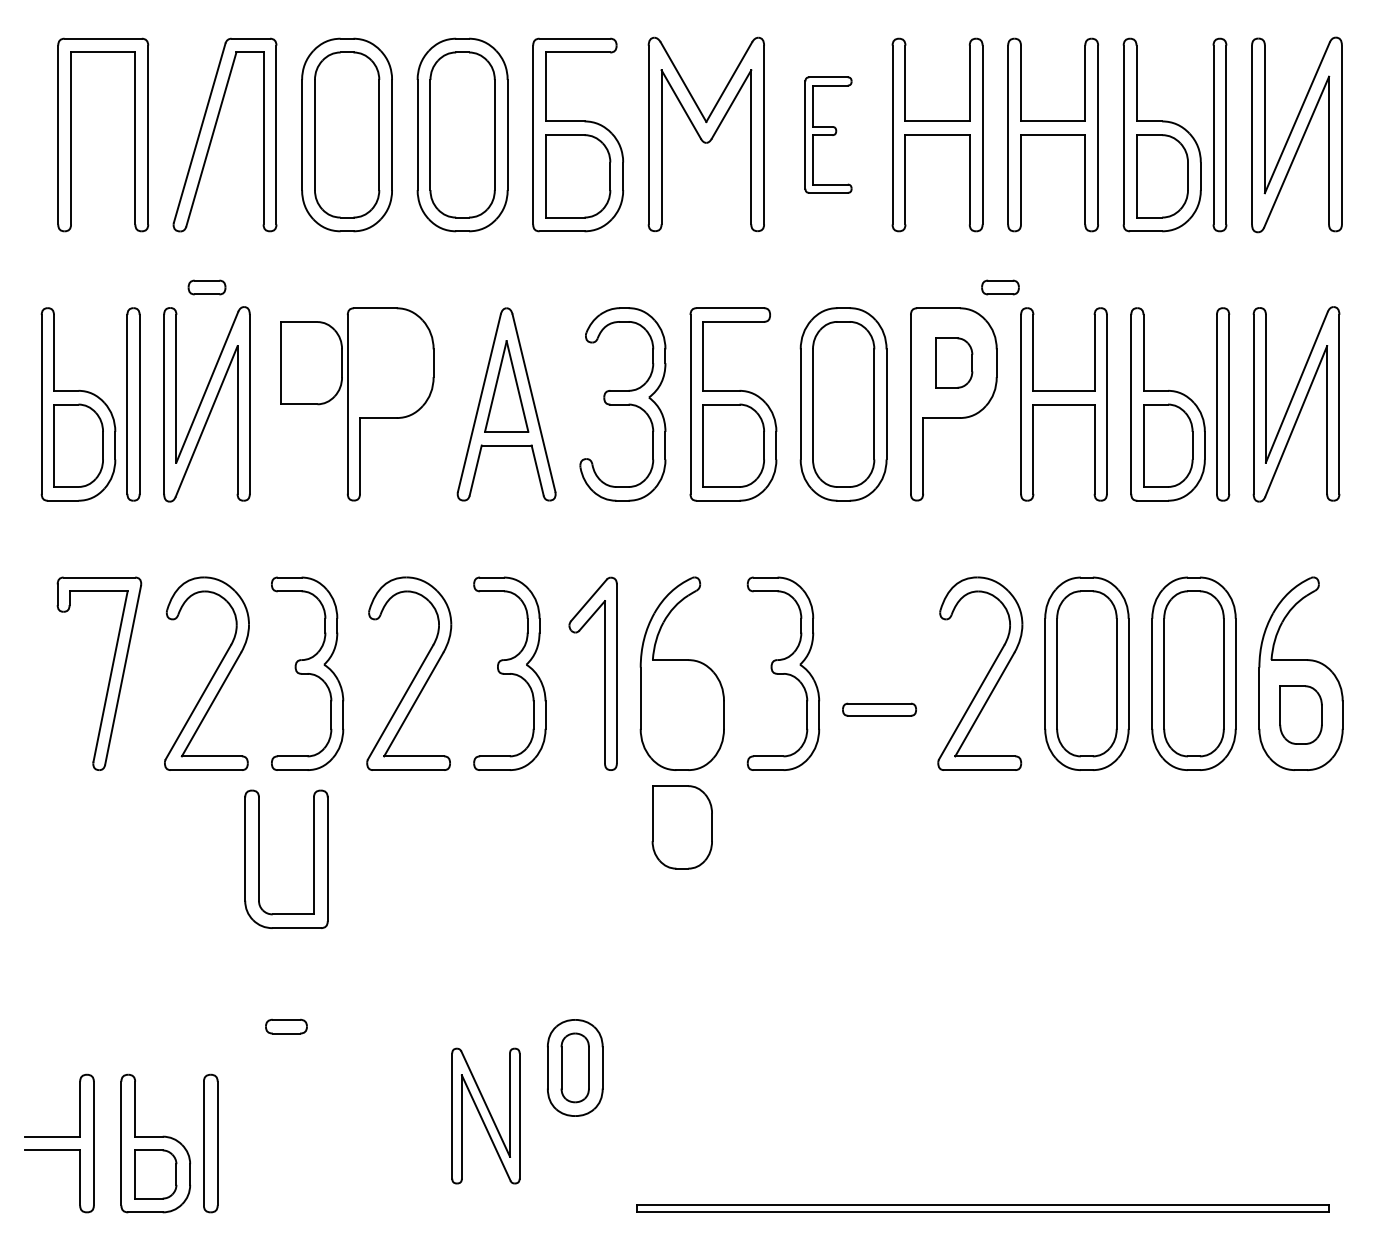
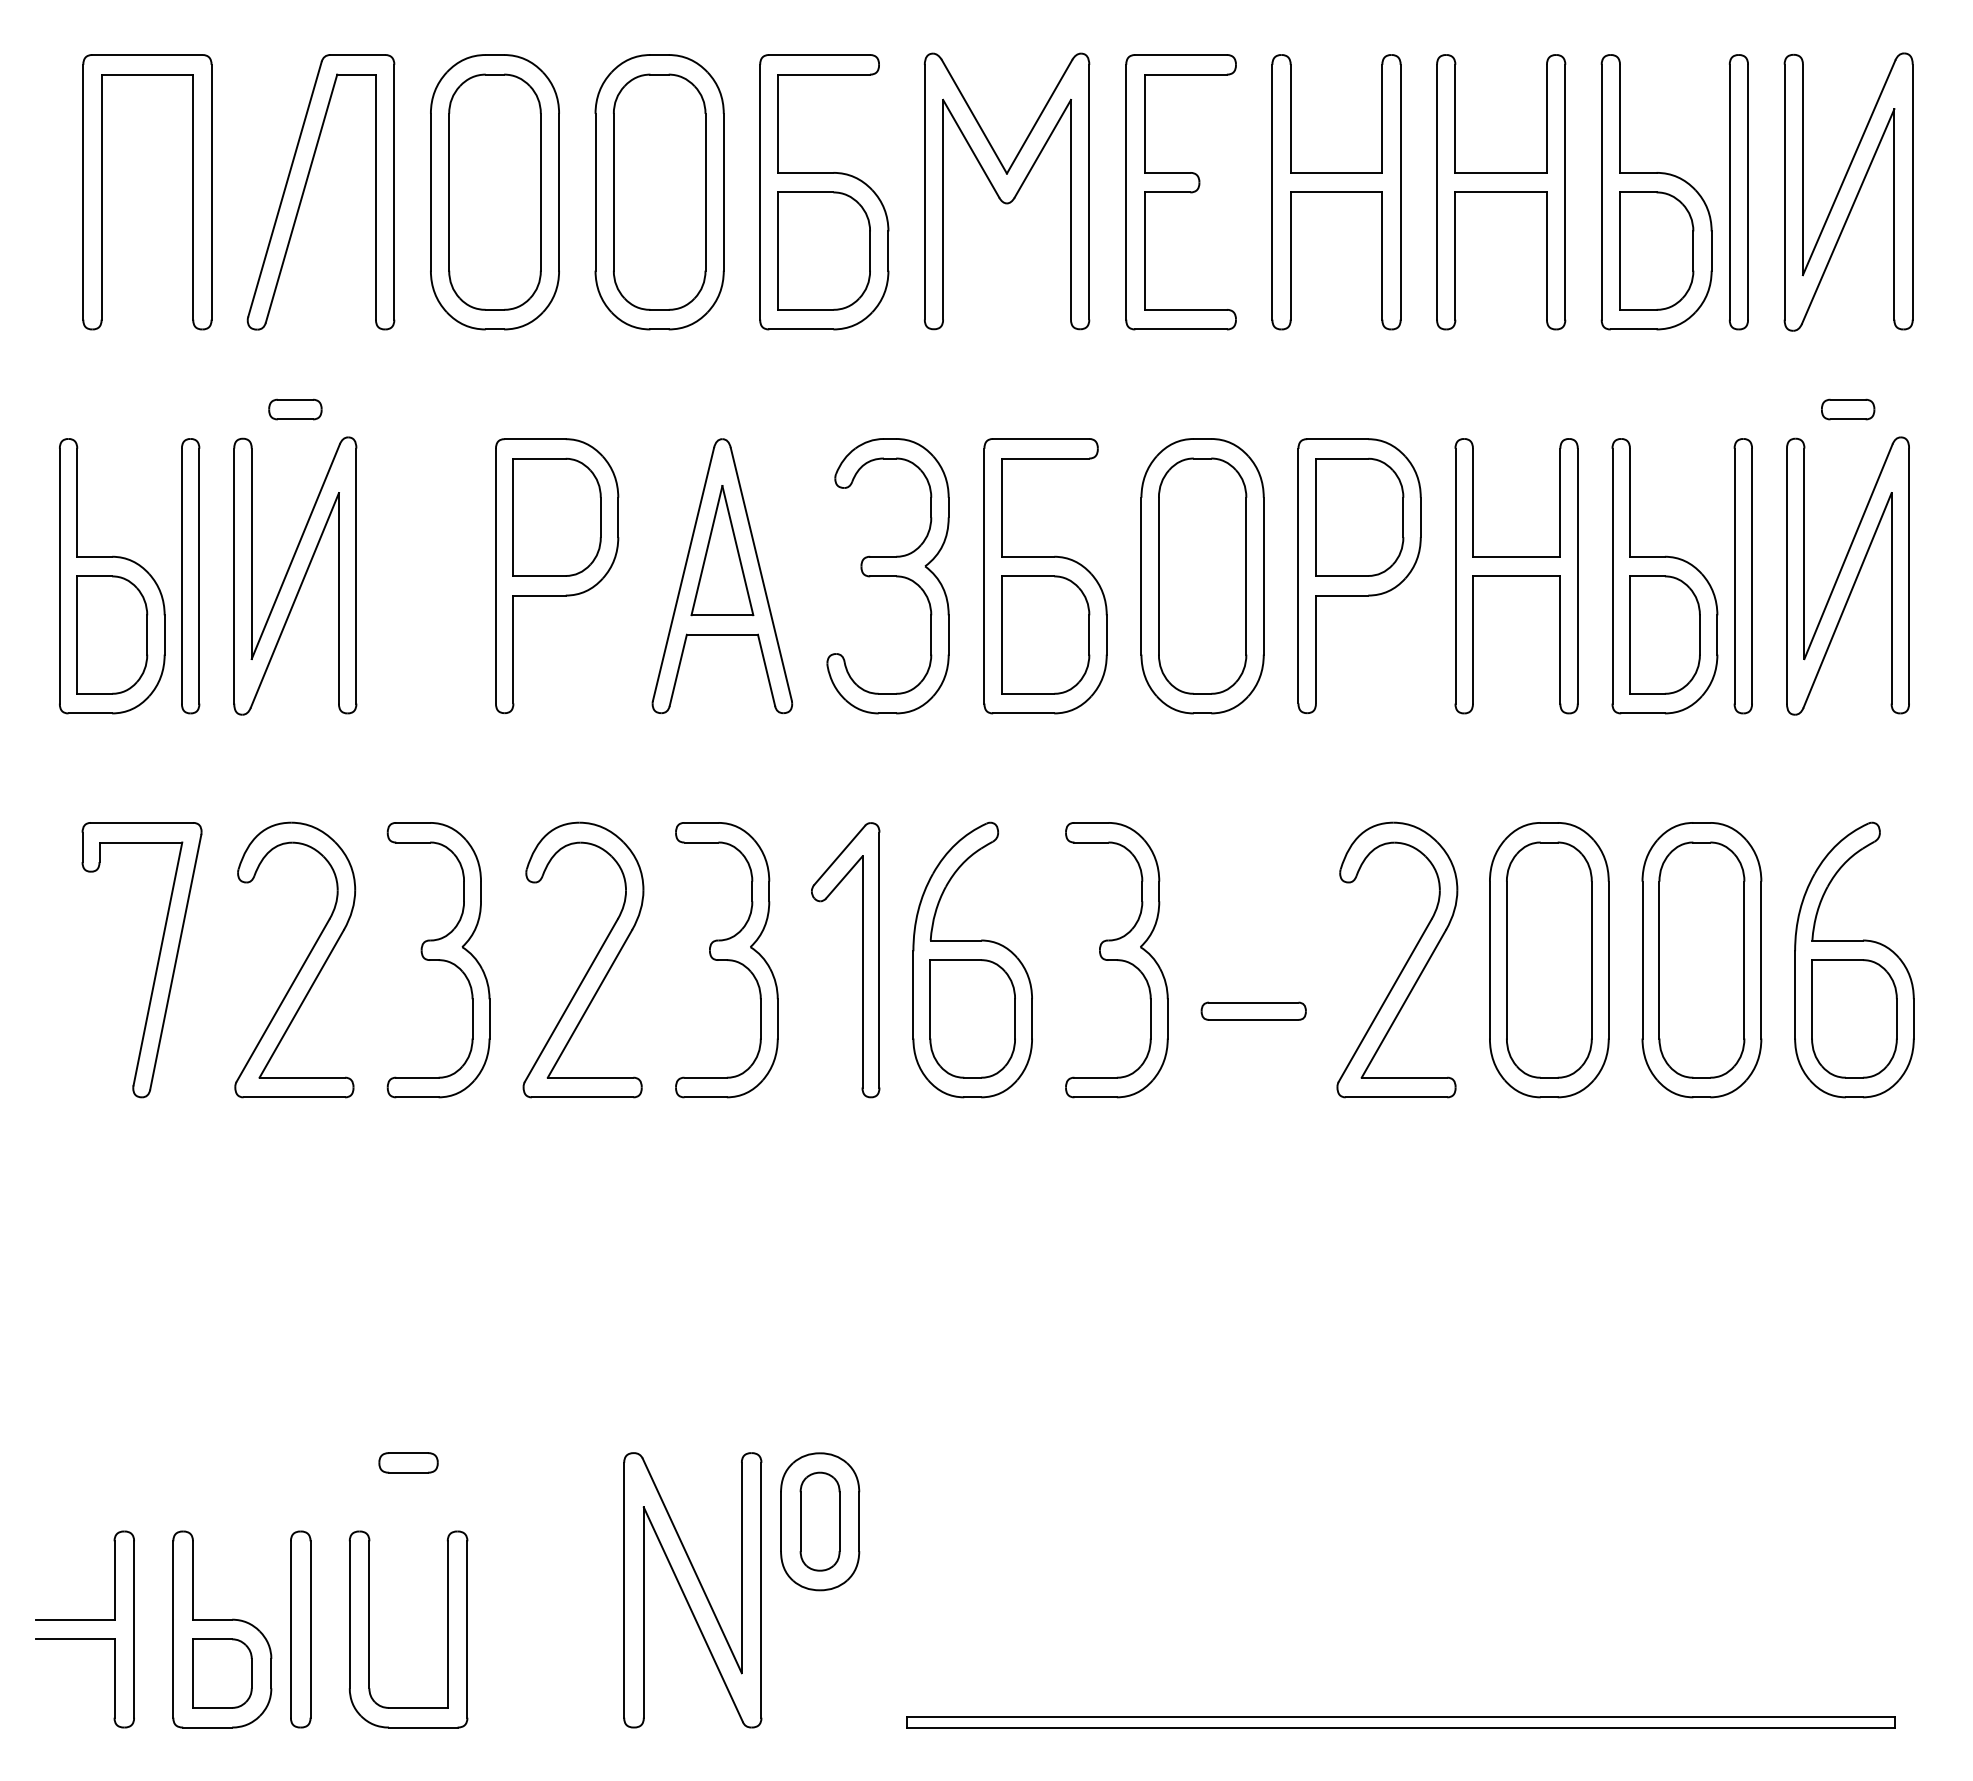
part: (828, 135) -> (1180, 192), size x1.67
part: (1000, 287) -> (1848, 409), moved
part: (310, 362) -> (556, 516), moved
part: (953, 362) -> (1359, 516), size x1.67
part: (1301, 714) -> (1854, 1018), size x1.43
part: (682, 827) -> (972, 1018), moved
part: (259, 859) -> (369, 1629), moved
part: (485, 1116) -> (692, 1590), size x1.43

